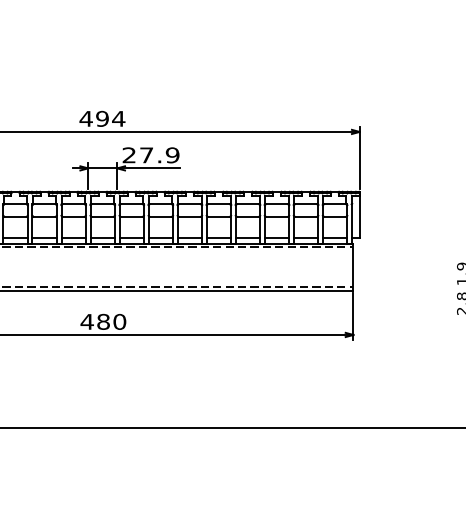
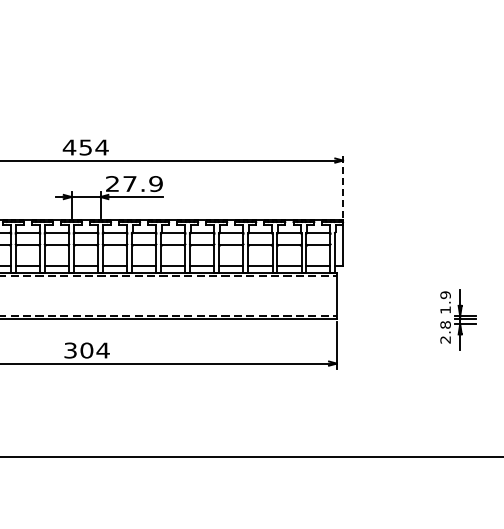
text: (102, 118) -> (85, 147), 494 -> 454
line: (360, 157) -> (343, 186), solid -> dashed
text: (103, 321) -> (86, 350), 480 -> 304

